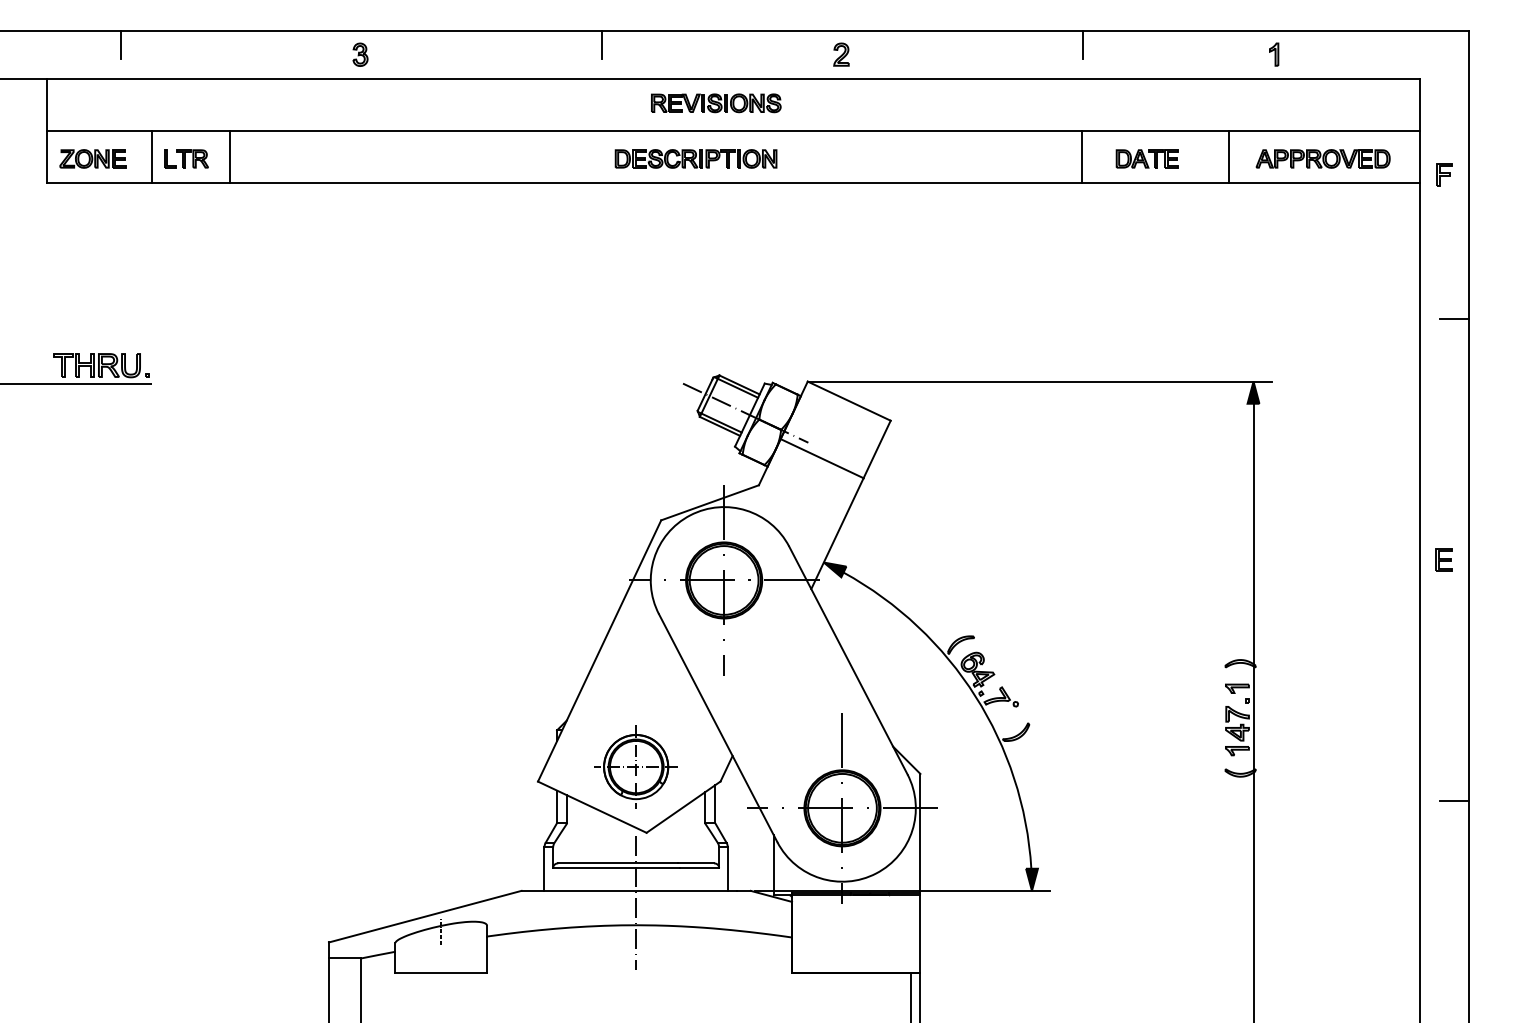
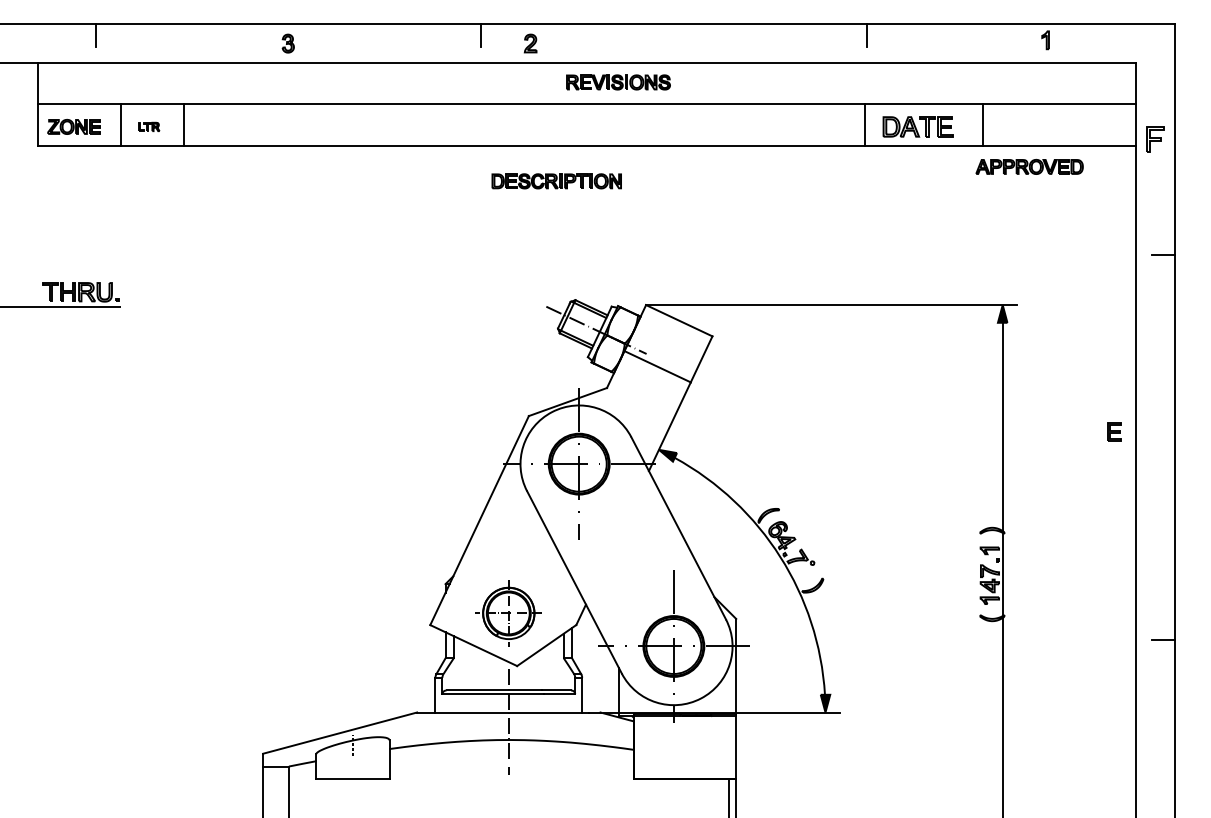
part: (841, 54) -> (530, 43), moved
part: (1274, 54) -> (1045, 40), moved
part: (716, 103) -> (618, 82), moved
part: (186, 158) -> (149, 126), size x0.6
part: (695, 158) -> (556, 180), moved
part: (1146, 158) -> (917, 126), size x1.4
part: (1322, 158) -> (1029, 166), moved
part: (1444, 174) -> (1155, 139), size x1.4
part: (1443, 559) -> (1113, 431), moved

